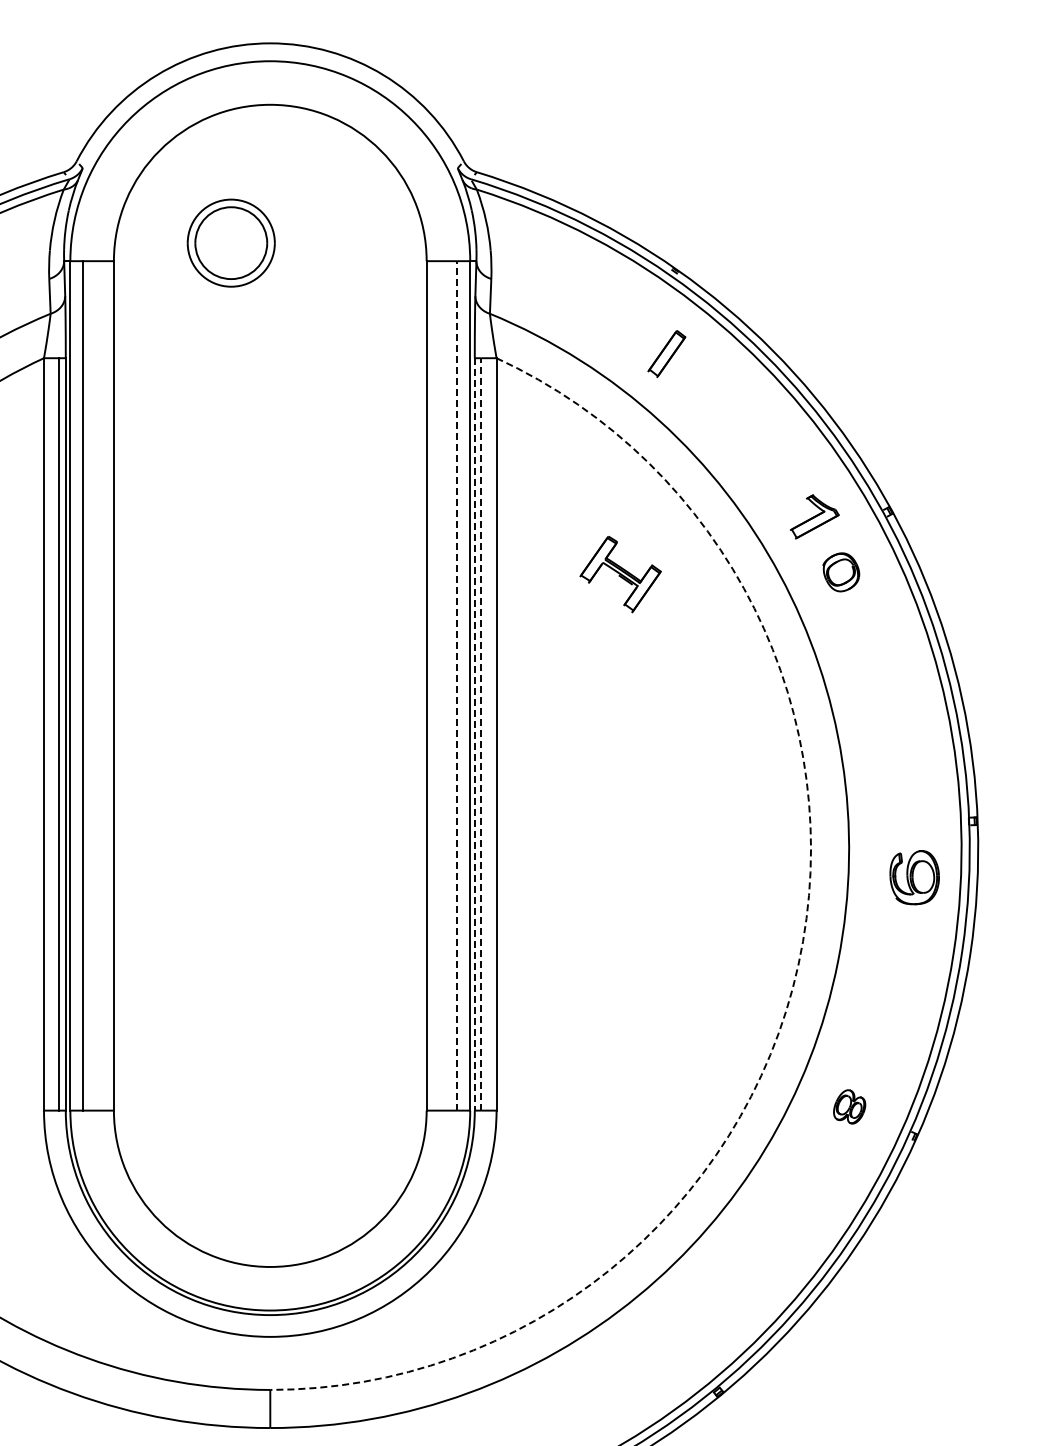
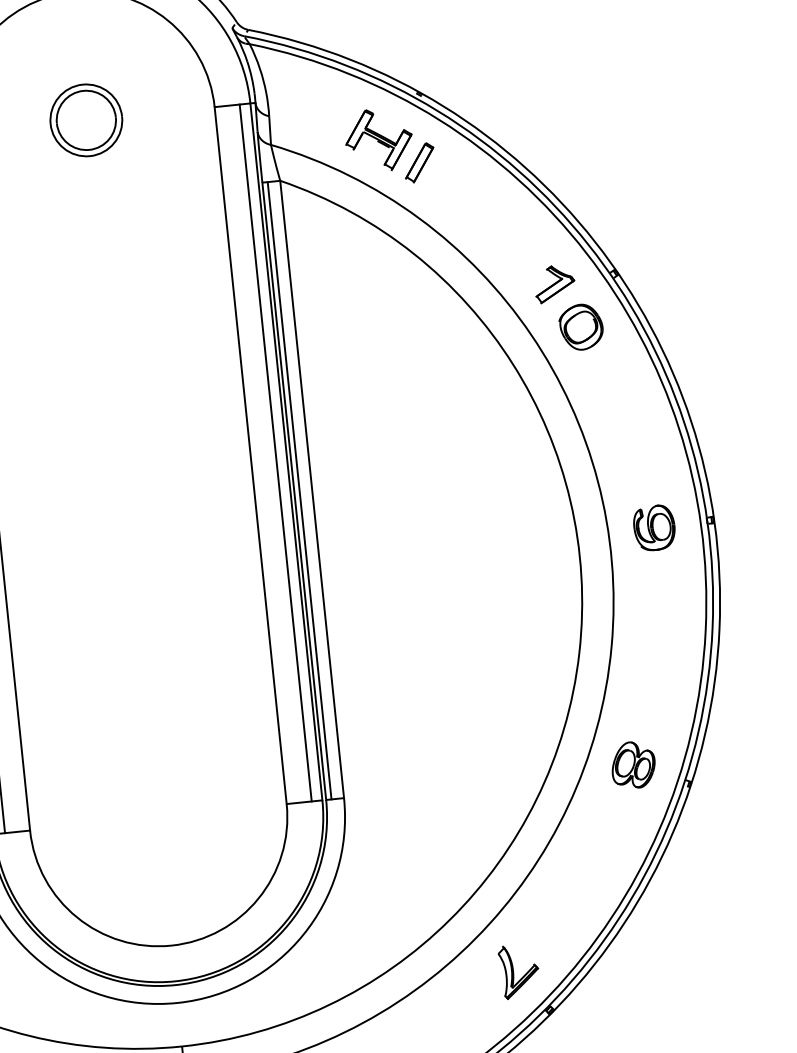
part: (230, 242) -> (85, 119), moved
part: (840, 572) -> (580, 327), size x1.43
part: (620, 574) -> (378, 140), moved
line: (457, 685) -> (275, 452), dashed -> solid
line: (481, 733) -> (299, 490), dashed -> solid
line: (474, 734) -> (294, 491), dashed -> solid
part: (914, 877) -> (654, 527), moved
arc: (798, 965) -> (579, 653), dashed -> solid
part: (849, 1106) -> (633, 764), size x1.67
part: (679, 1341) -> (513, 972), added

